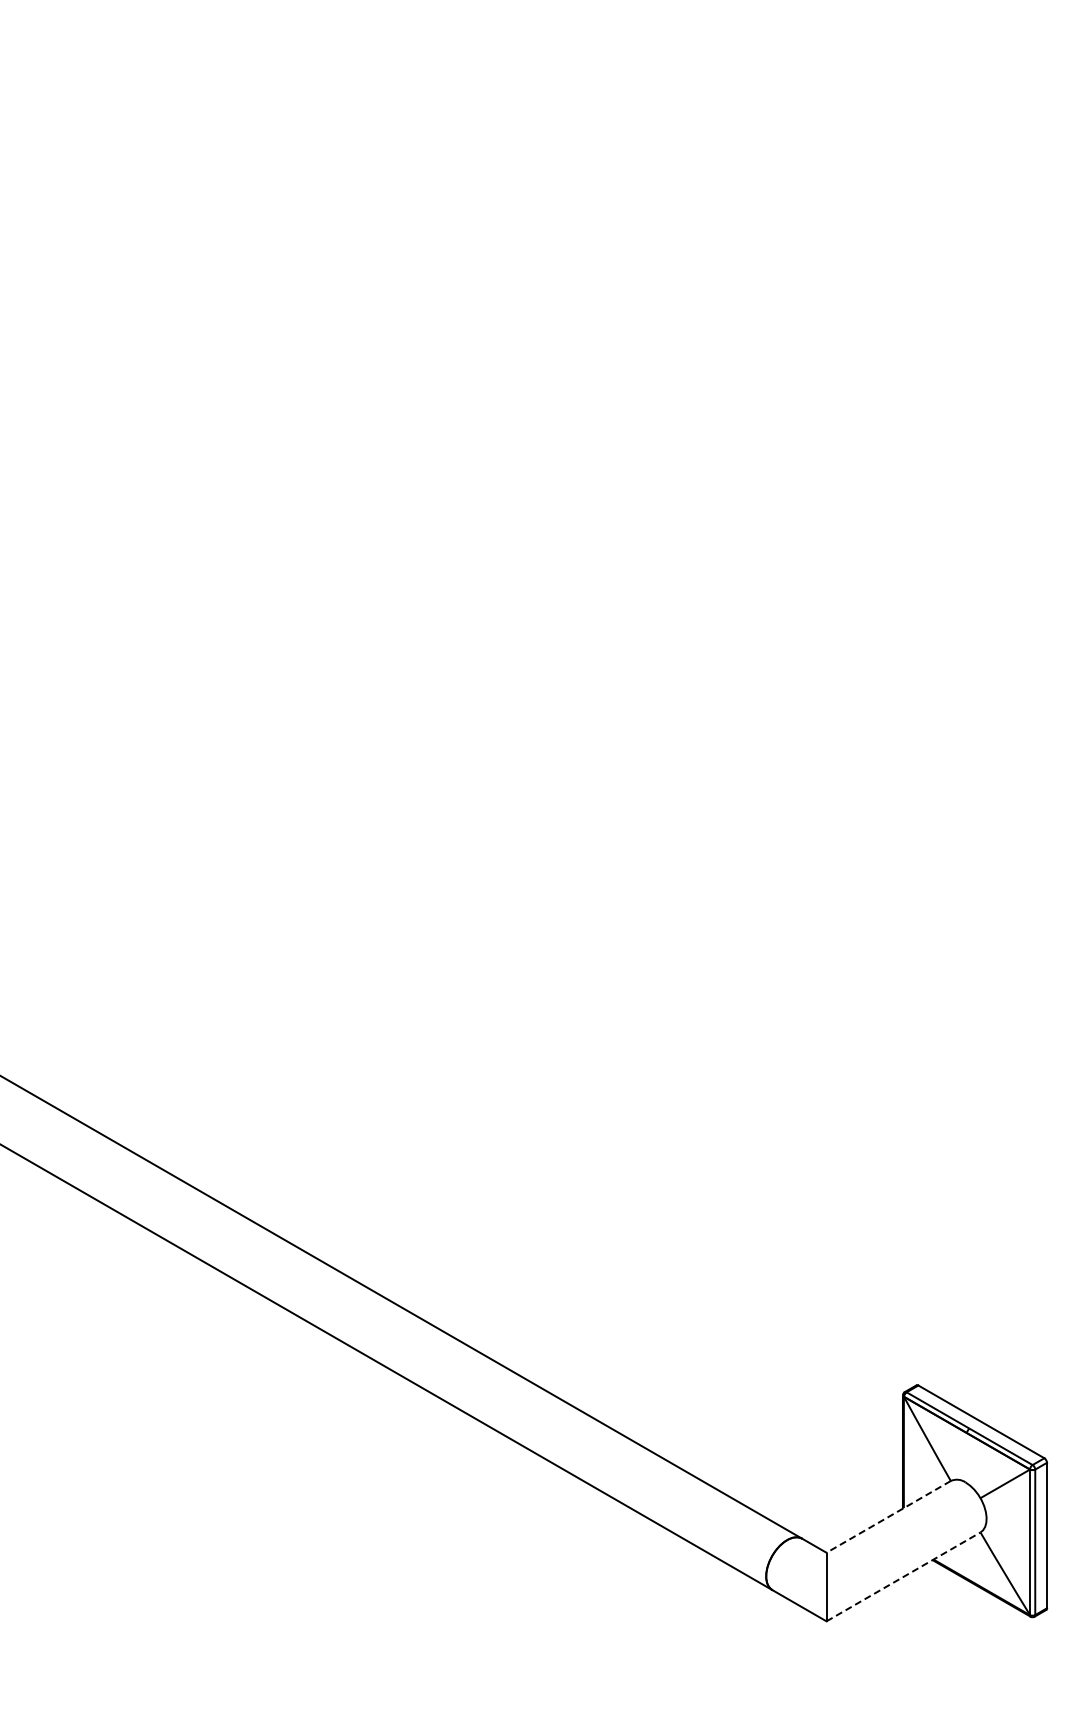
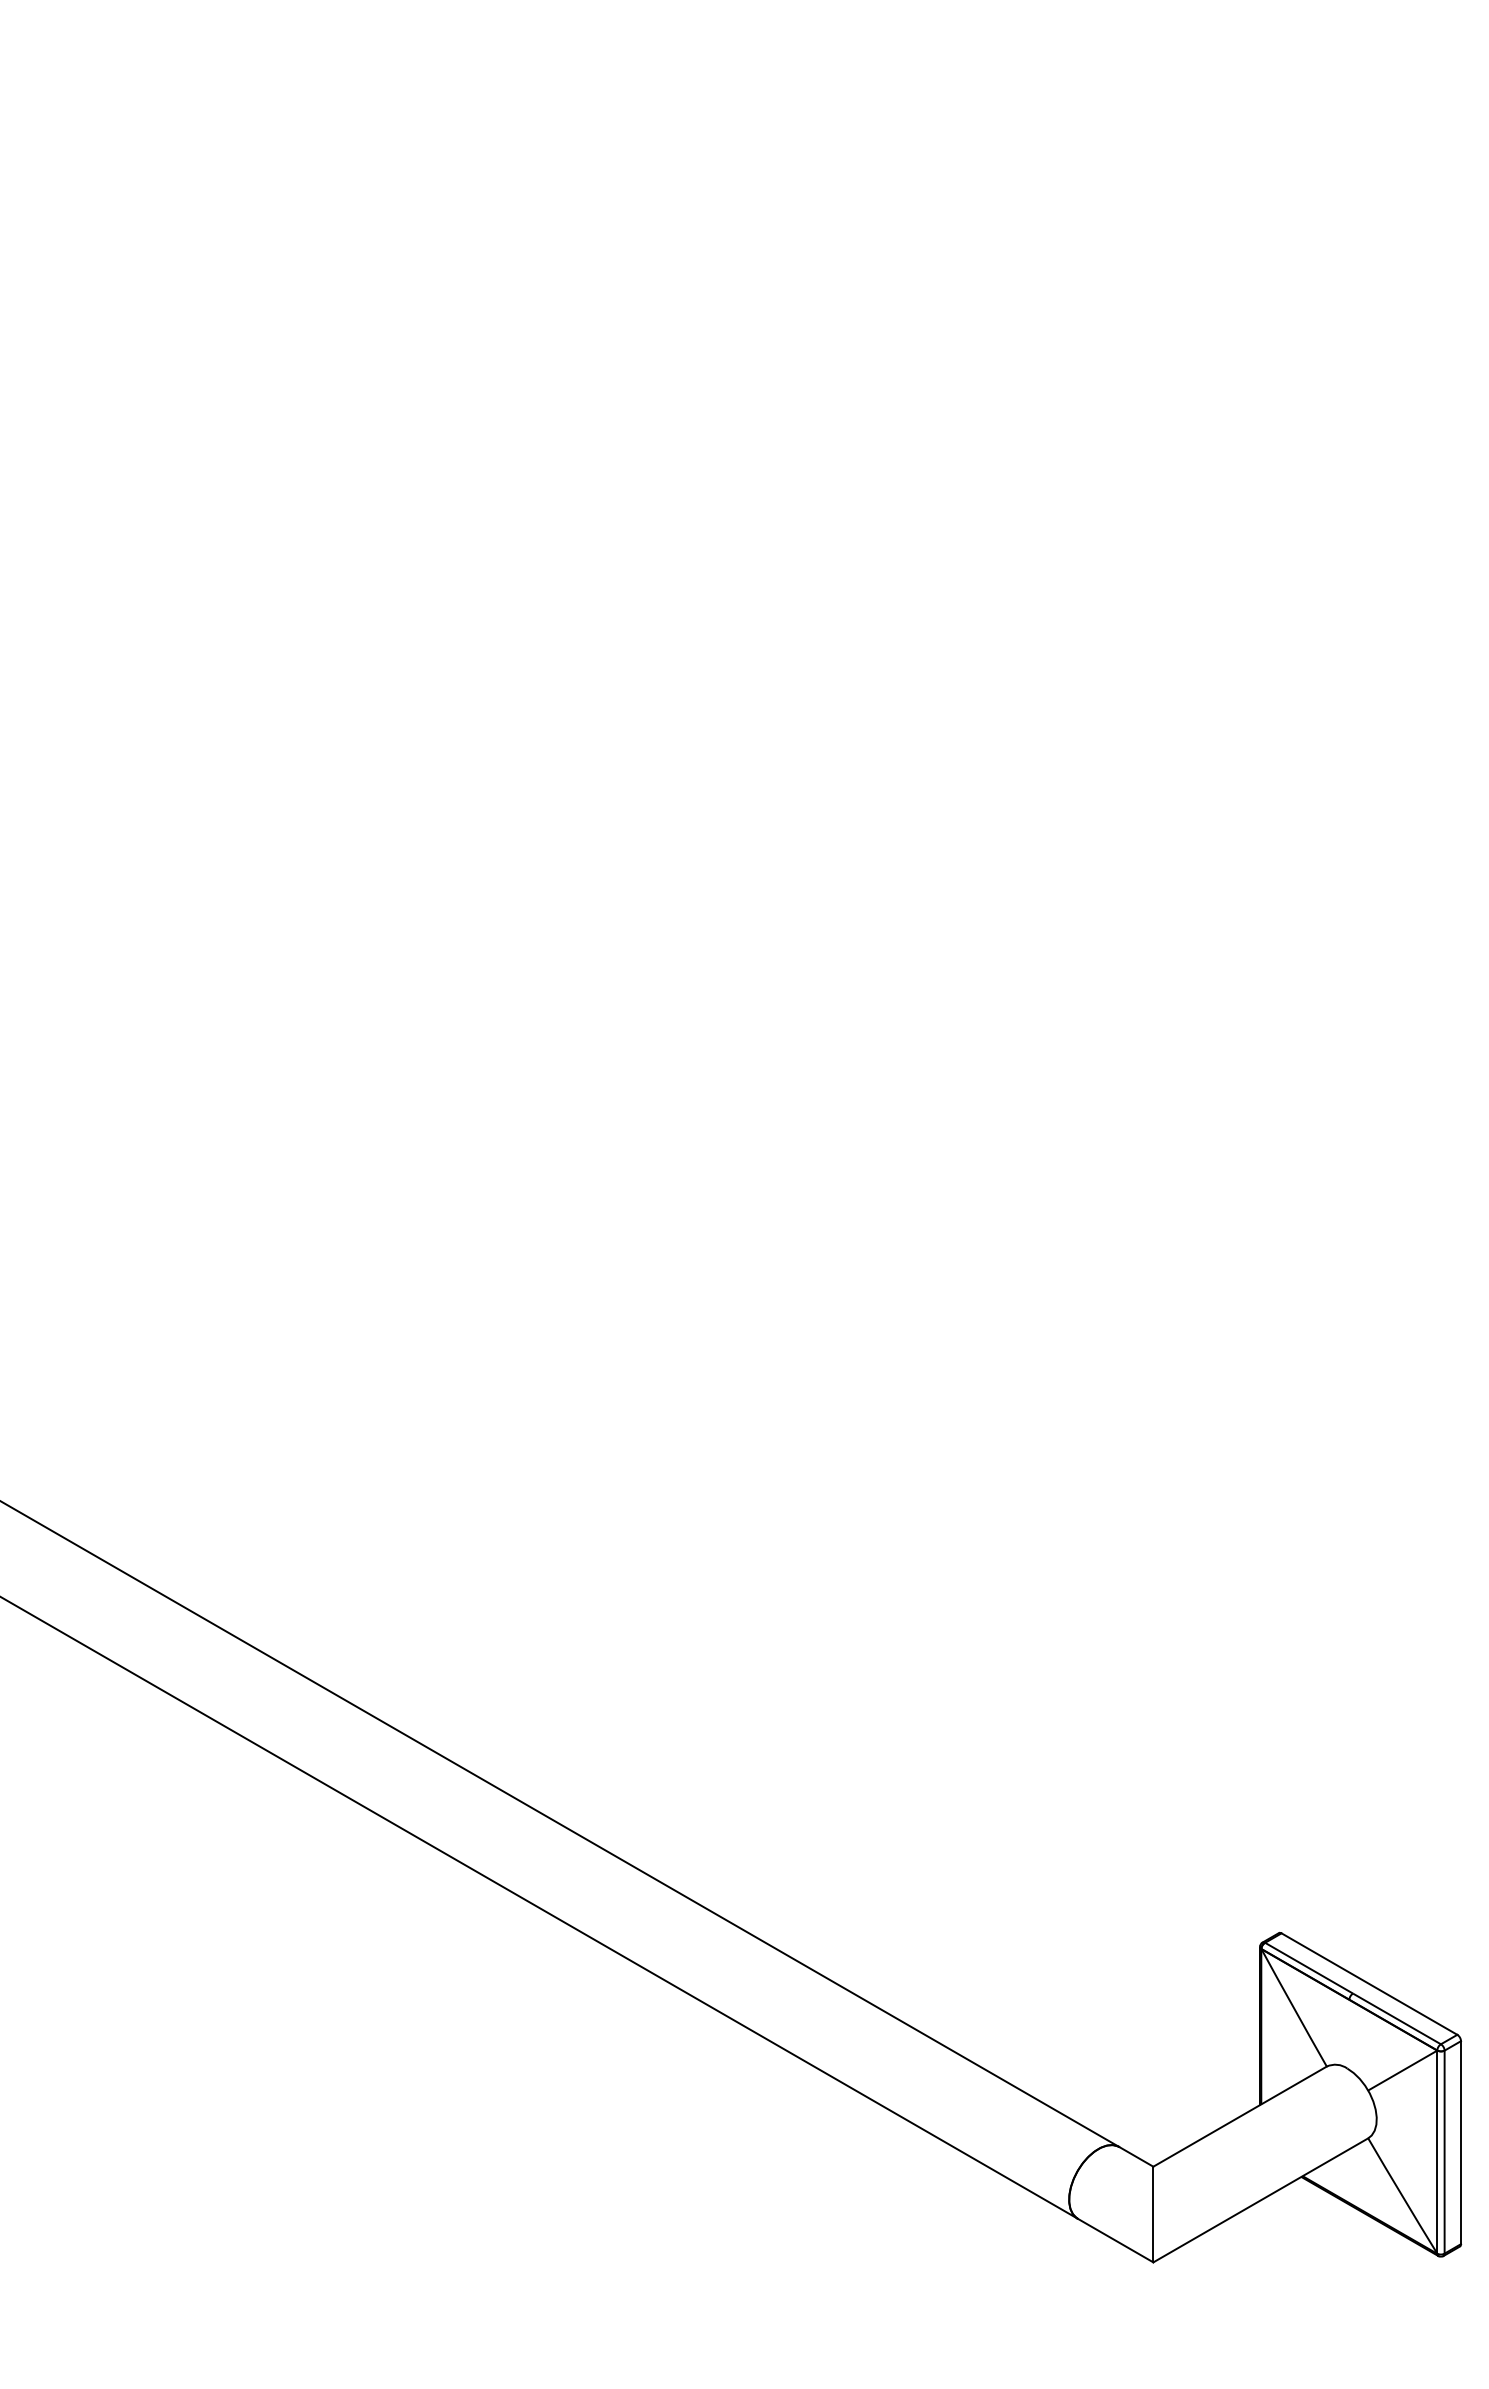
line: (888, 1516) -> (1239, 2116), dashed -> solid
line: (903, 1576) -> (1260, 2199), dashed -> solid

